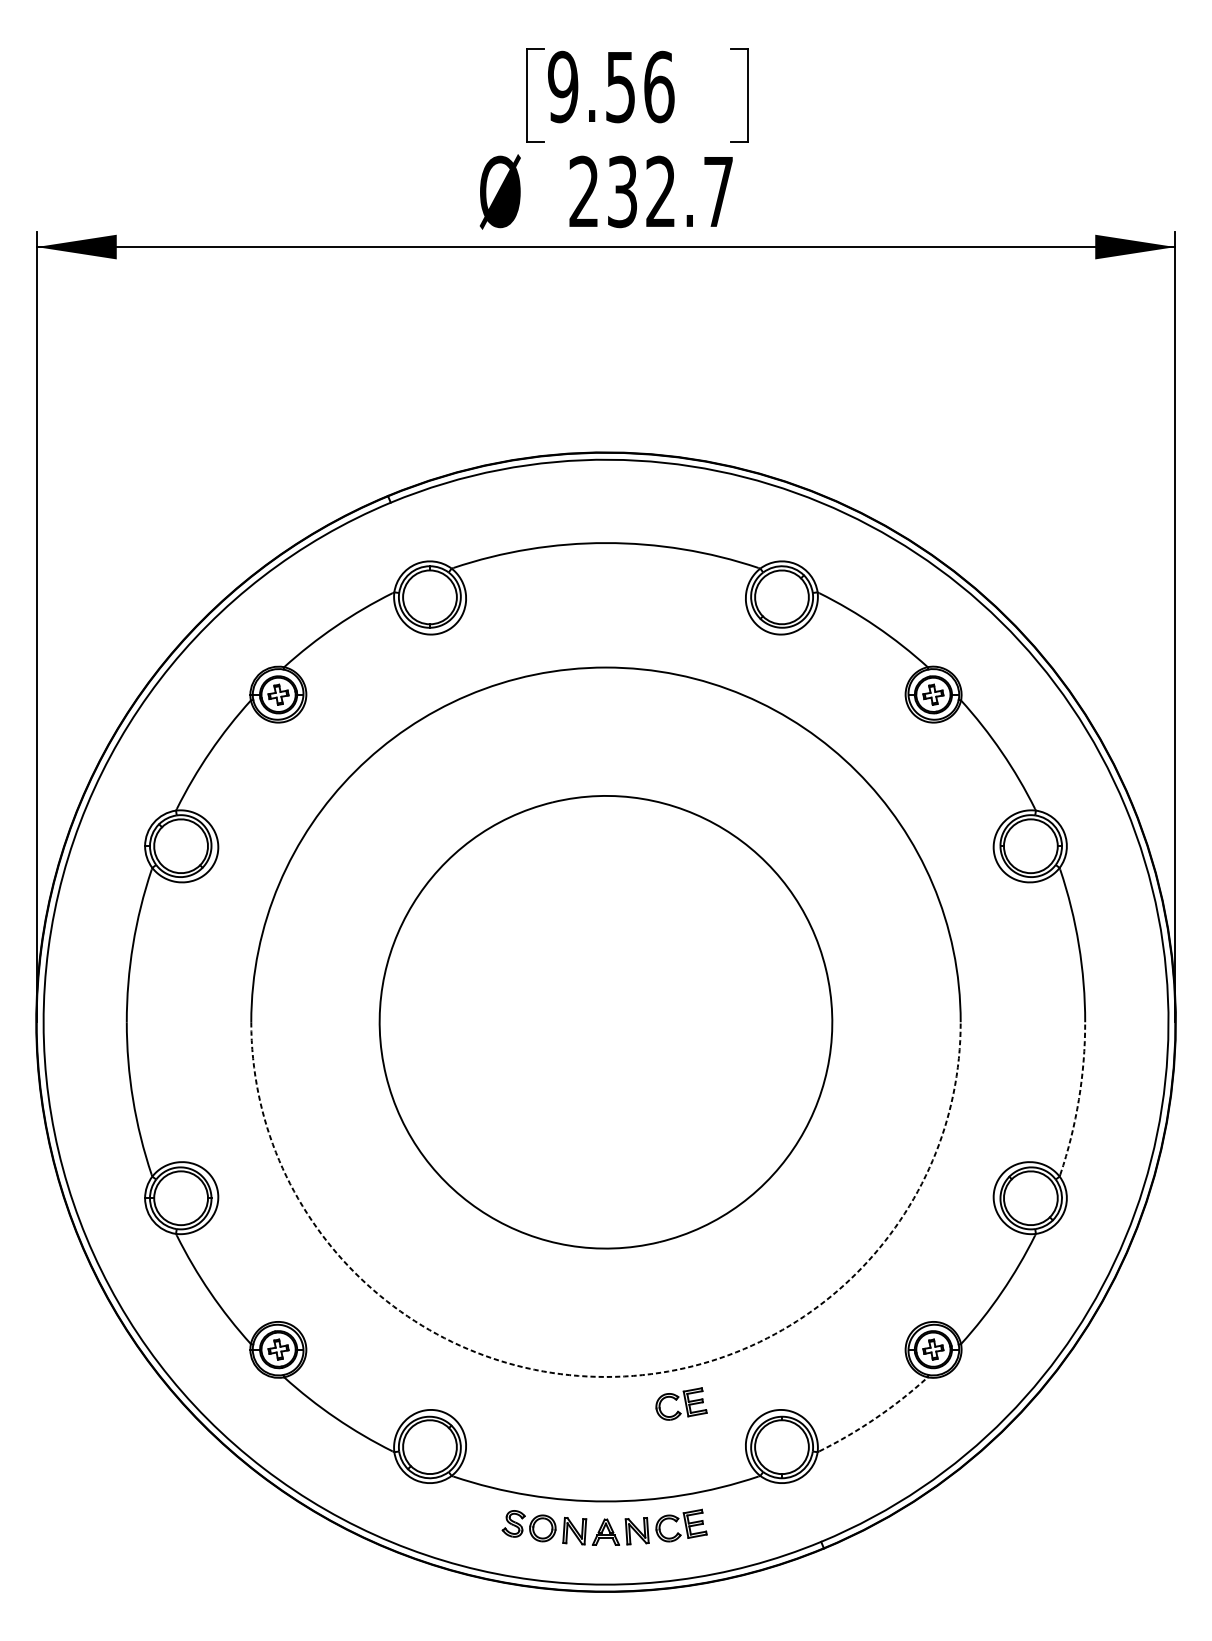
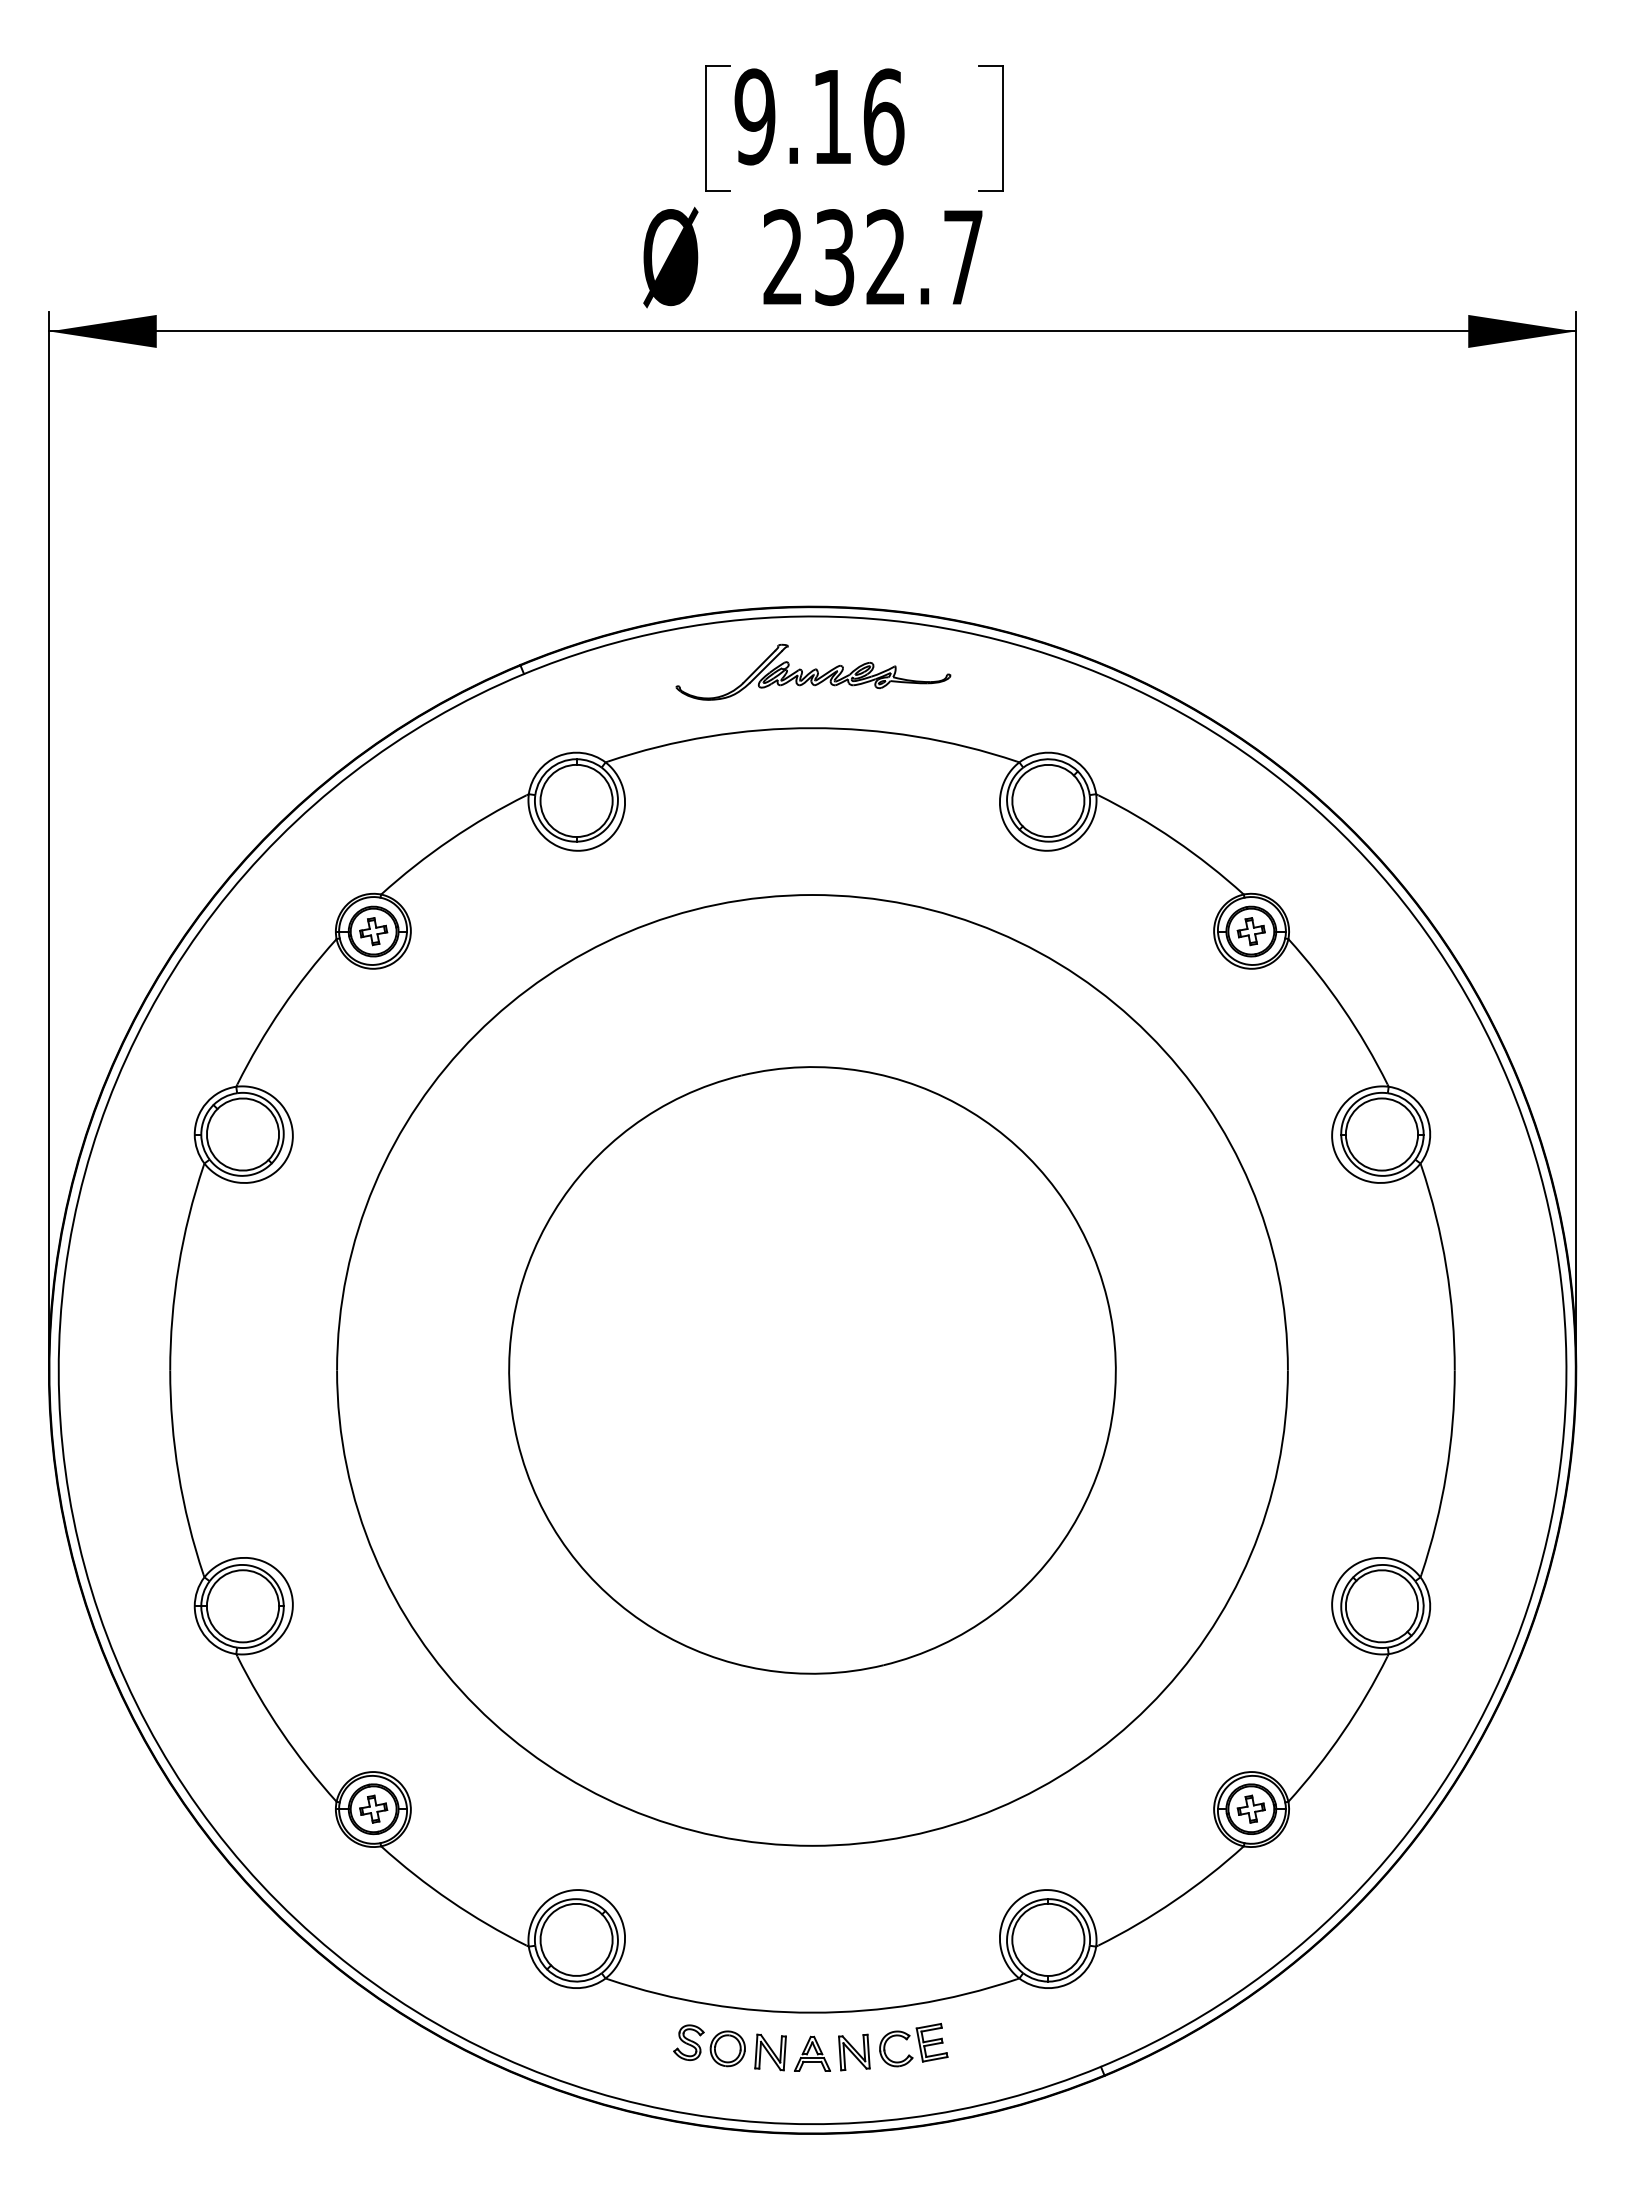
text: (620, 87) -> (832, 117), 9.56 -> 9.16
part: (606, 500) -> (813, 671), added
arc: (1079, 1099) -> (1446, 1474), dashed -> solid
arc: (606, 1376) -> (812, 1845), dashed -> solid
part: (681, 1404) -> (913, 1882), removed
arc: (876, 1417) -> (1174, 1900), dashed -> solid

